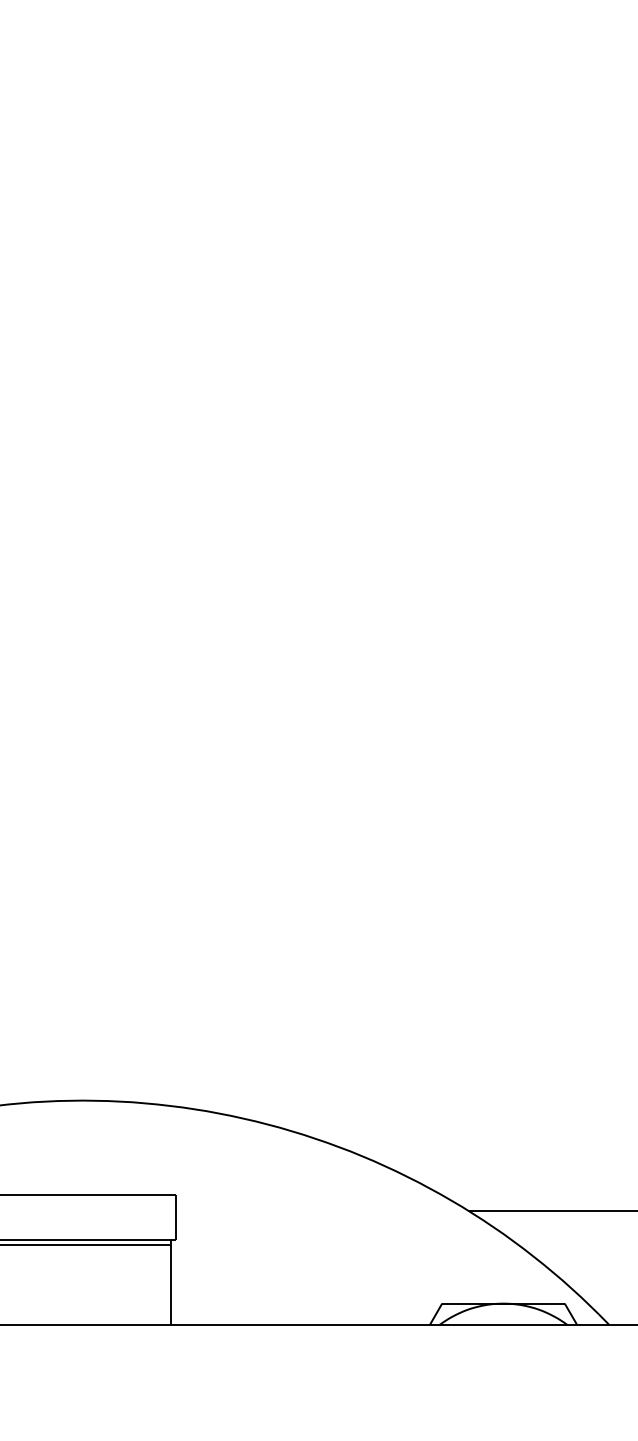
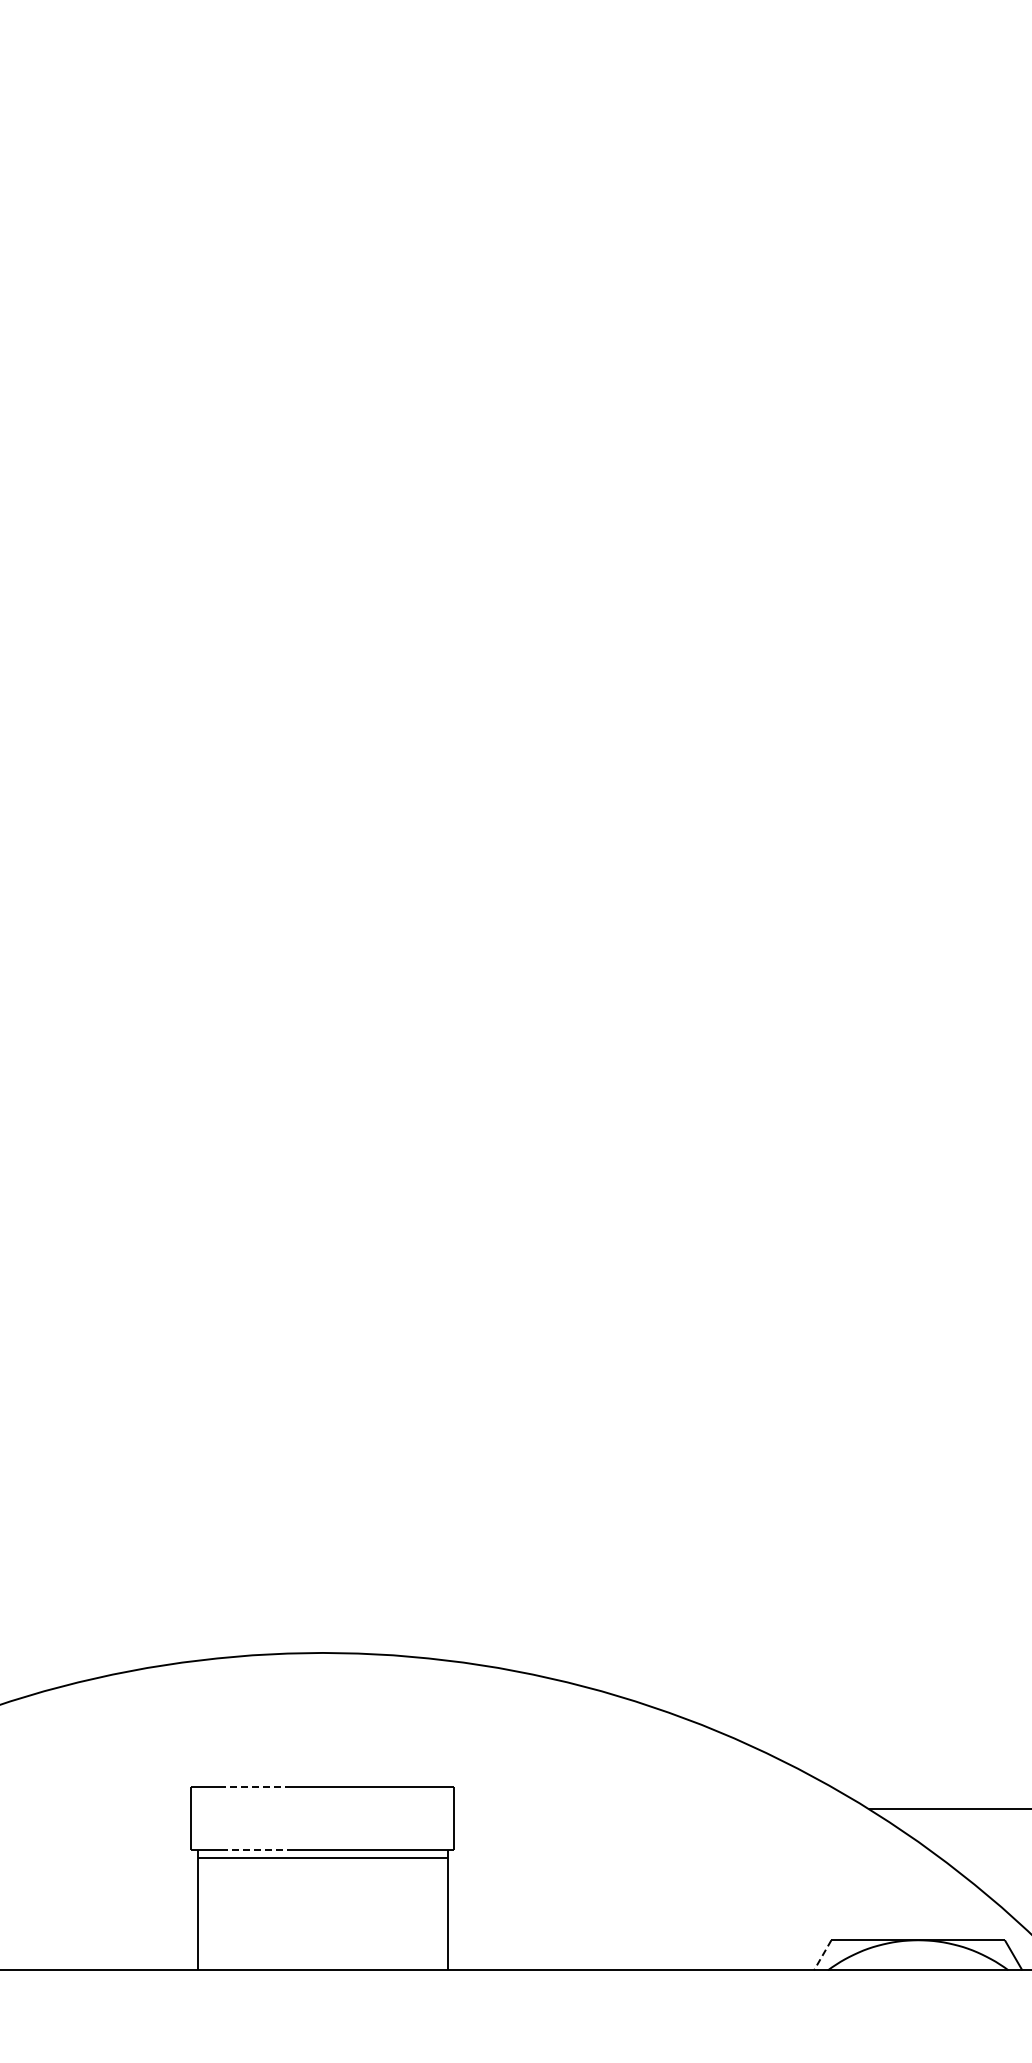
line: (35, 1195) -> (255, 1787), solid -> dashed
line: (35, 1239) -> (256, 1849), solid -> dashed
line: (435, 1314) -> (822, 1955), solid -> dashed

